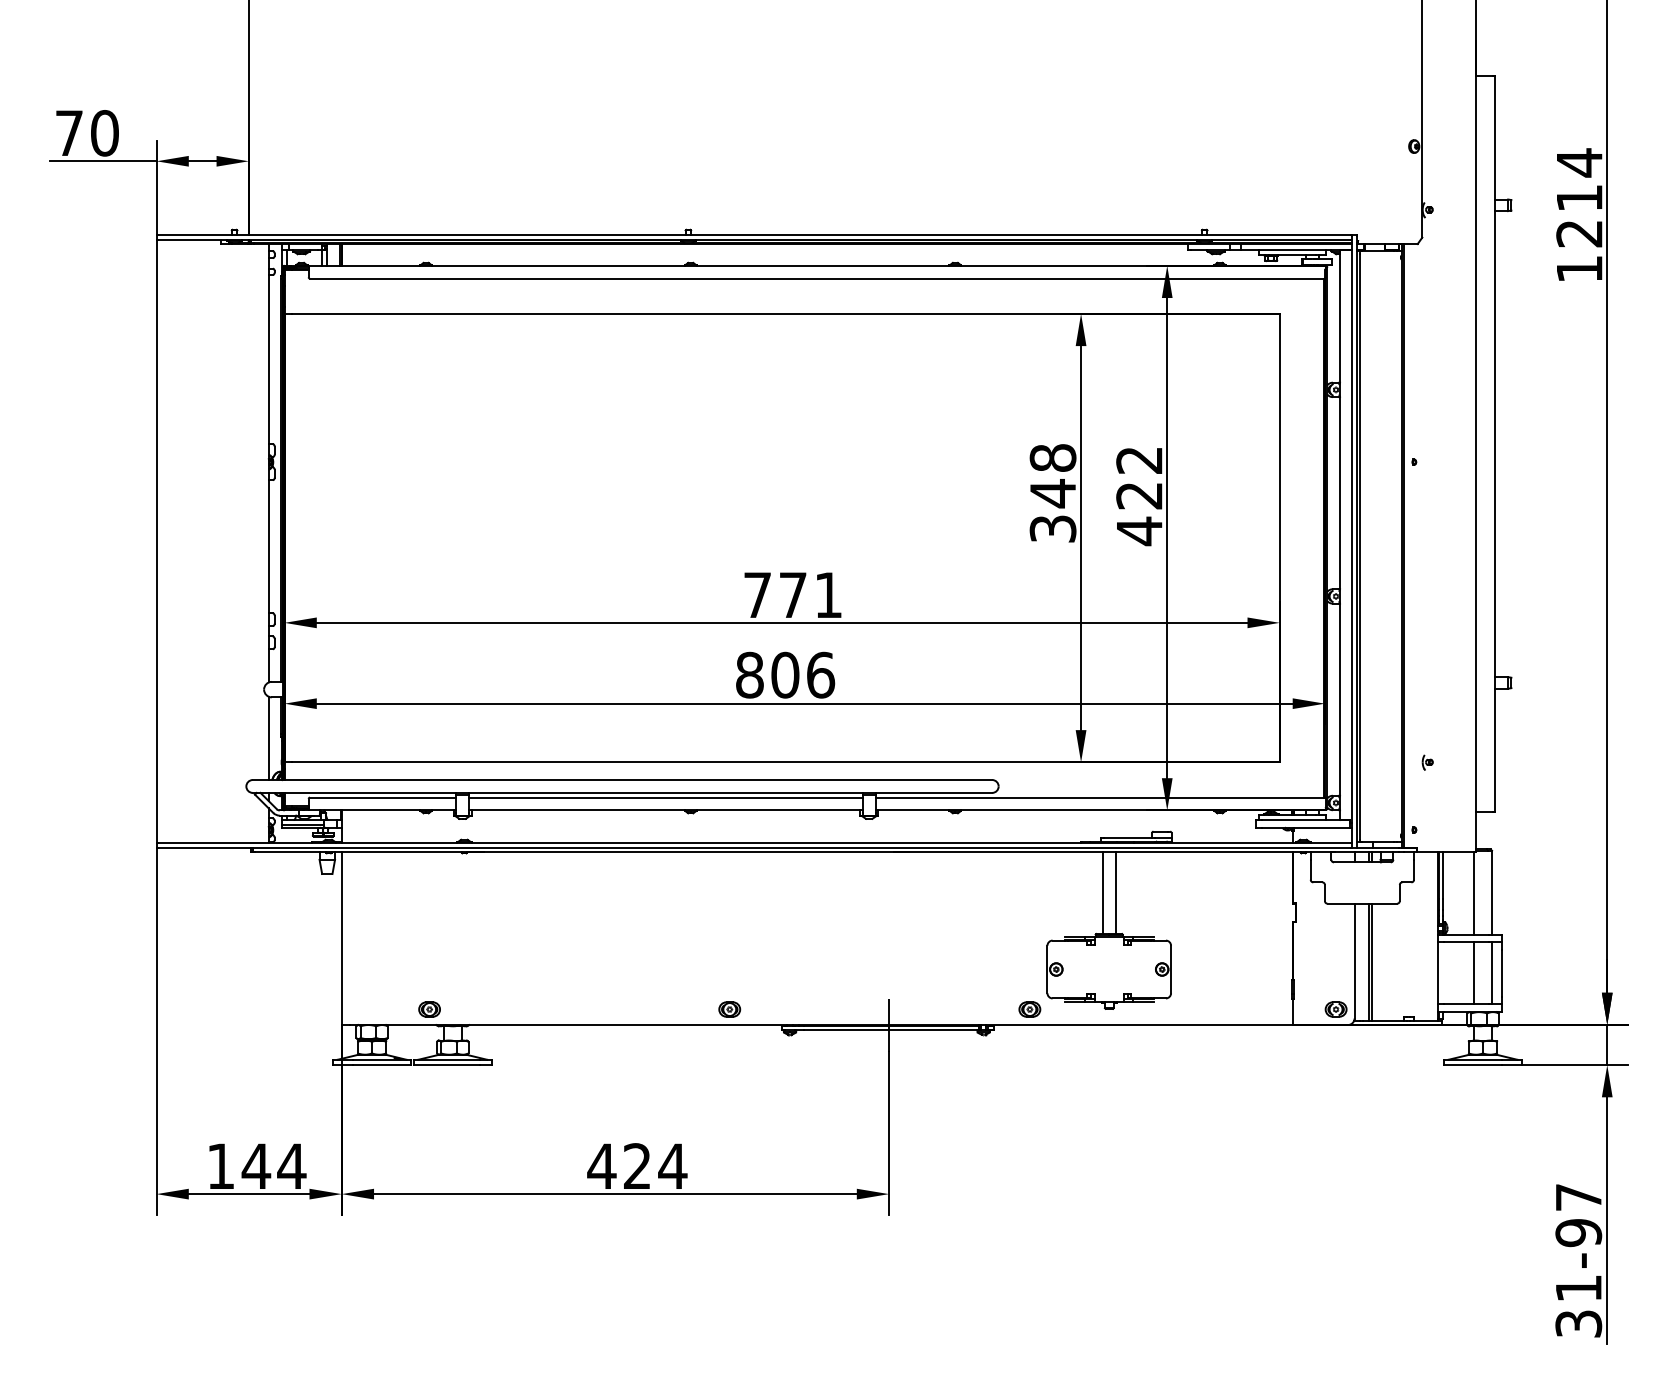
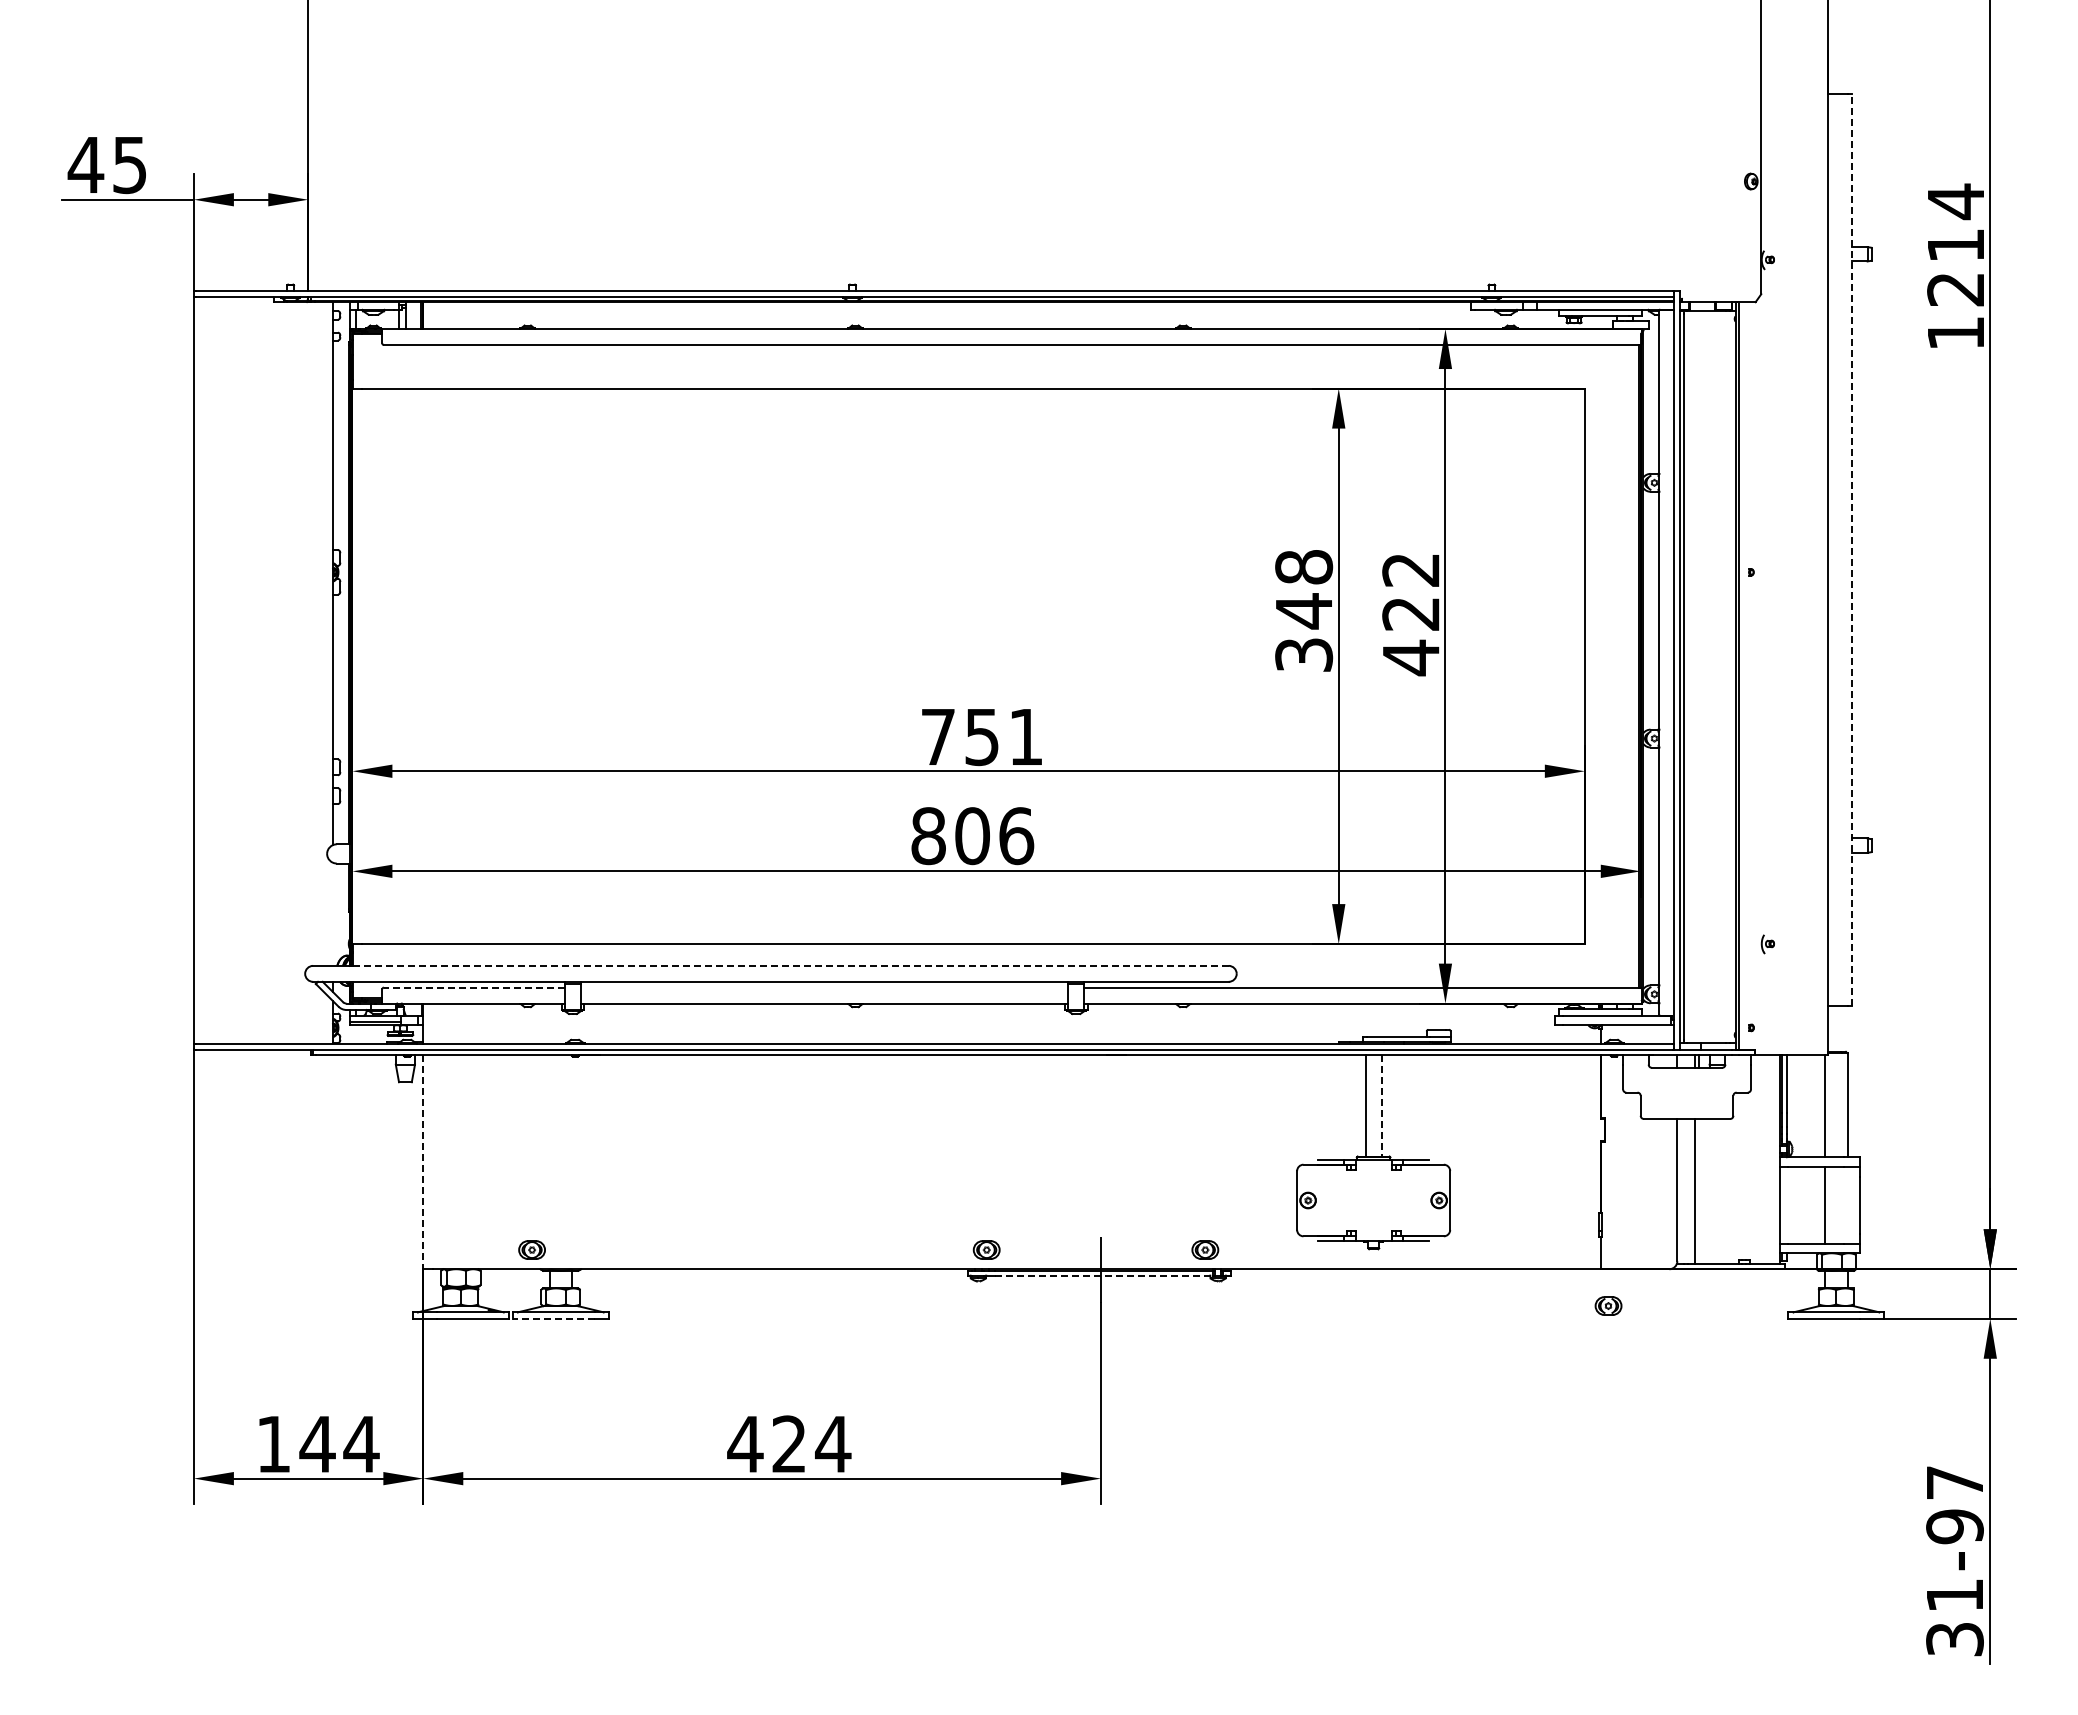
text: (86, 133) -> (107, 165), 70 -> 45
line: (1495, 443) -> (1851, 549), solid -> dashed
text: (792, 595) -> (981, 737), 771 -> 751
line: (269, 737) -> (333, 913), removed
line: (638, 779) -> (790, 965), solid -> dashed
line: (382, 797) -> (473, 987), solid -> dashed
line: (665, 797) -> (824, 987), removed
line: (1115, 892) -> (1381, 1105), solid -> dashed
line: (341, 938) -> (423, 1162), solid -> dashed
line: (1371, 962) -> (1698, 1191), removed
line: (1491, 972) -> (1847, 1204), removed
part: (729, 1009) -> (986, 1249), moved
part: (1029, 1009) -> (1205, 1249), moved
part: (1336, 1009) -> (1608, 1305), moved
line: (891, 1030) -> (1103, 1275), solid -> dashed
line: (446, 1064) -> (553, 1318), solid -> dashed

